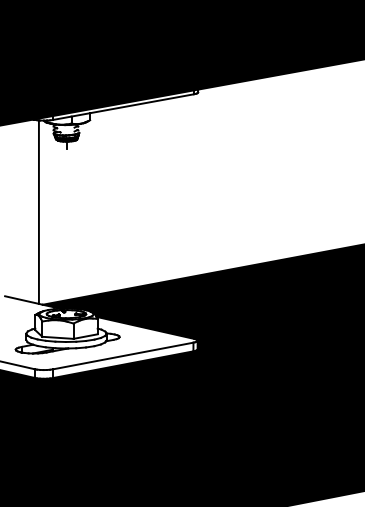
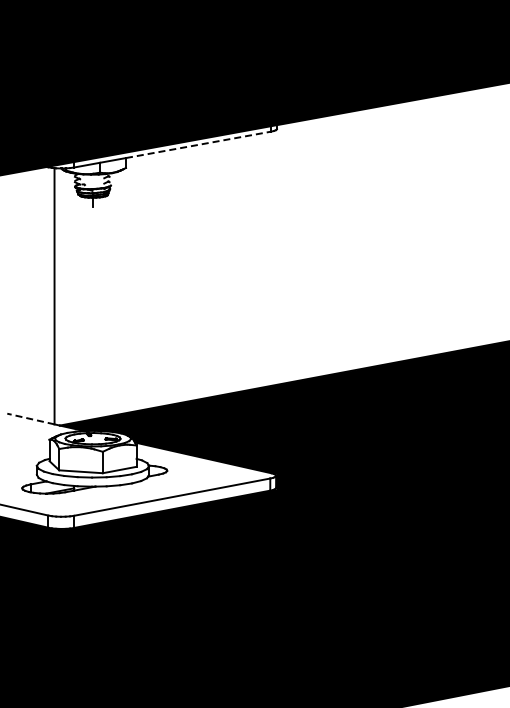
line: (142, 103) -> (198, 144), solid -> dashed
line: (21, 299) -> (30, 418), solid -> dashed

